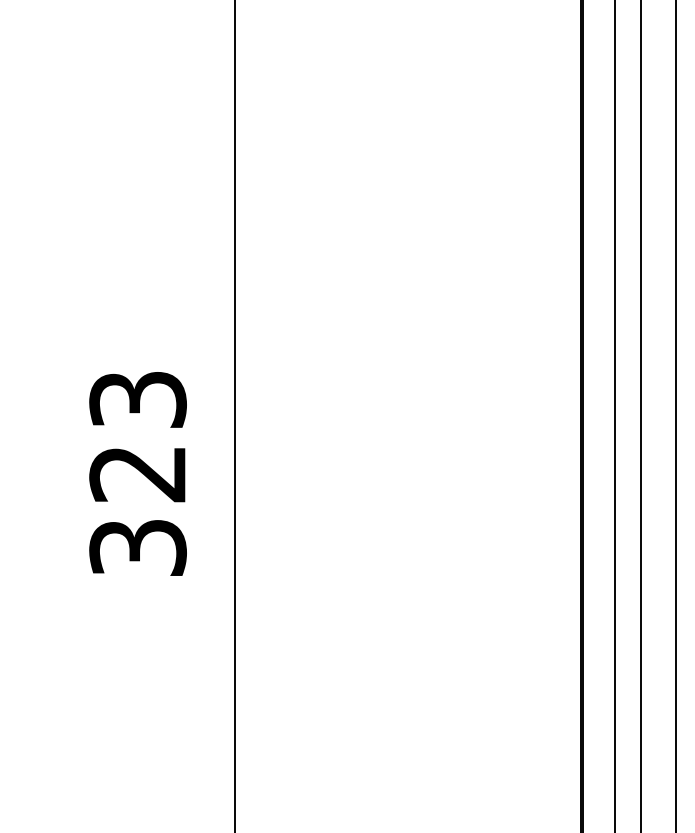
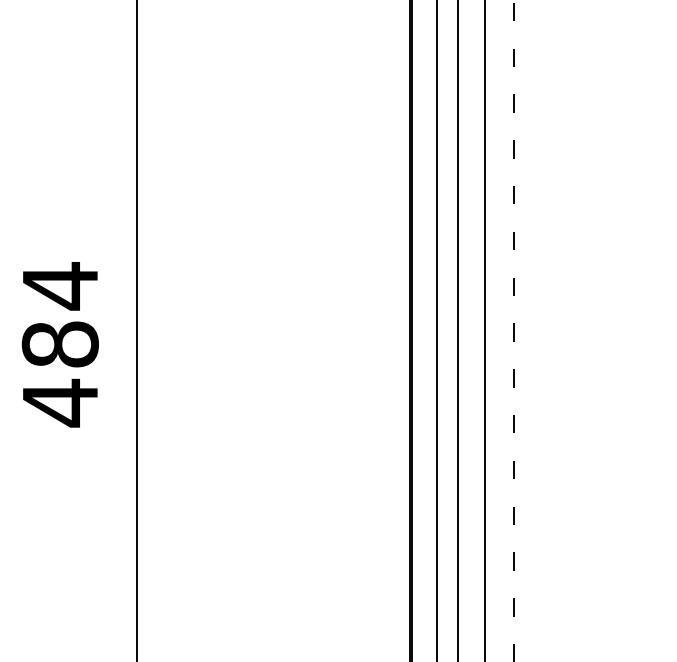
text: (136, 473) -> (59, 344), 323 -> 484

